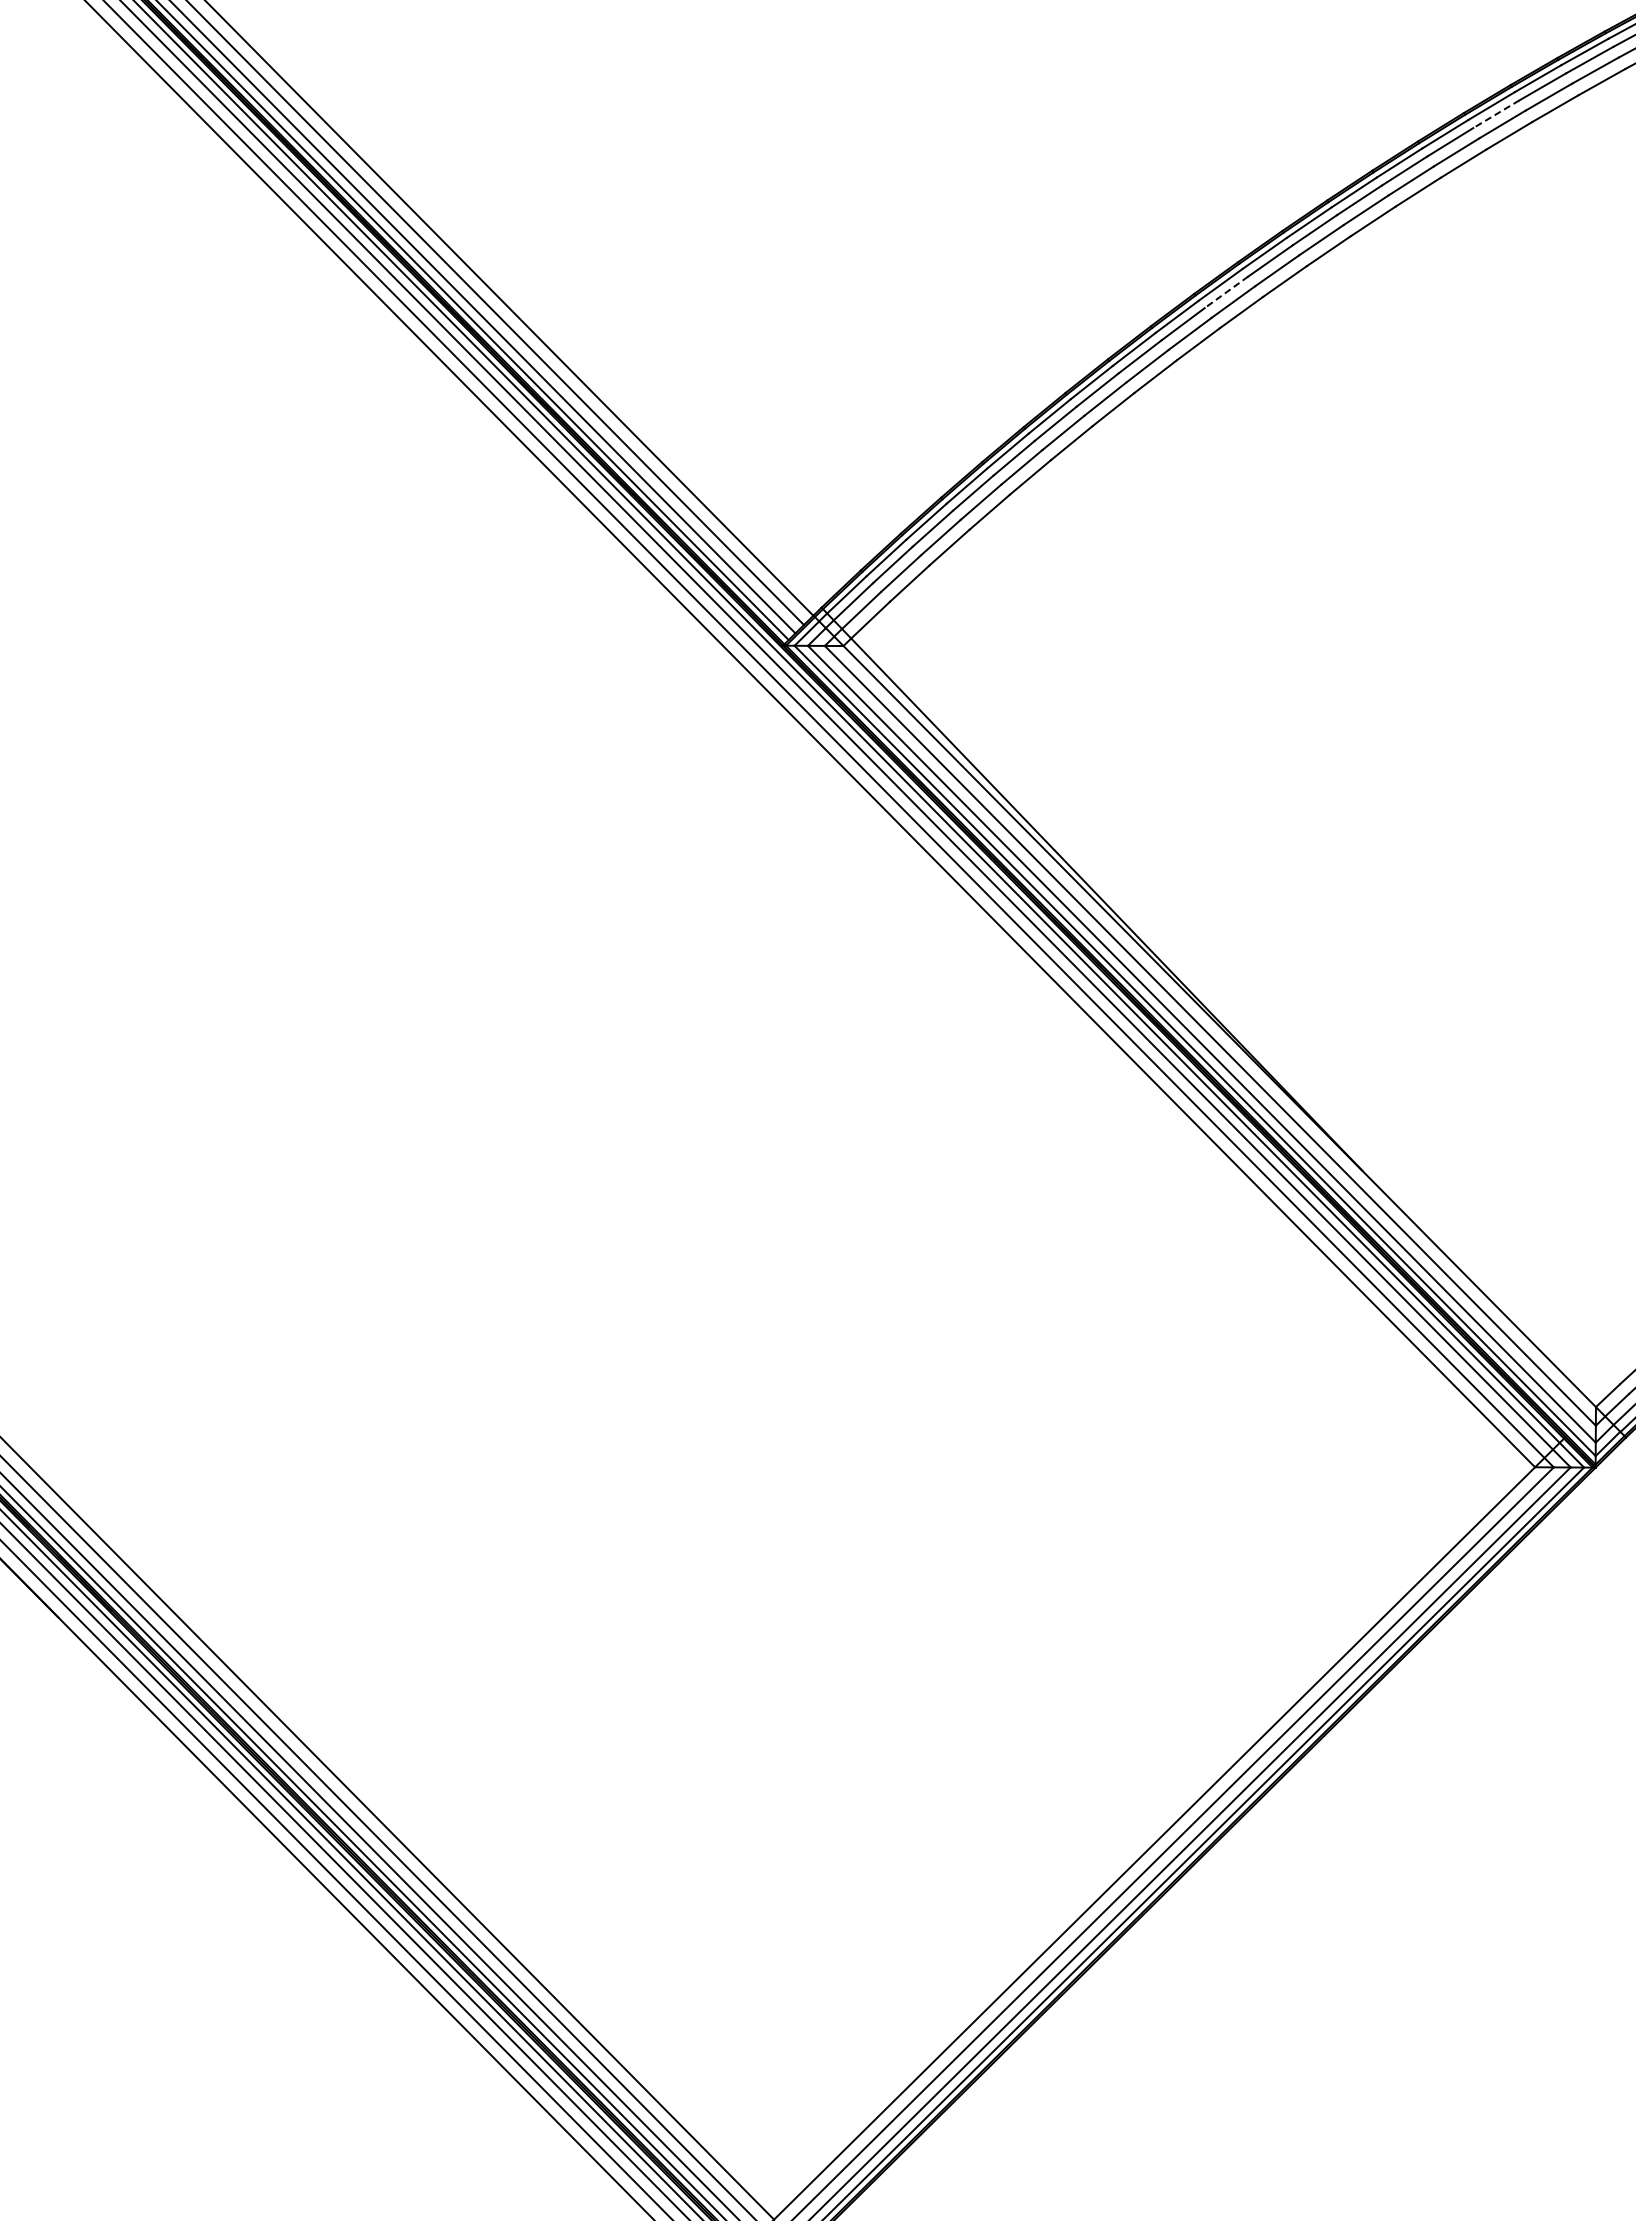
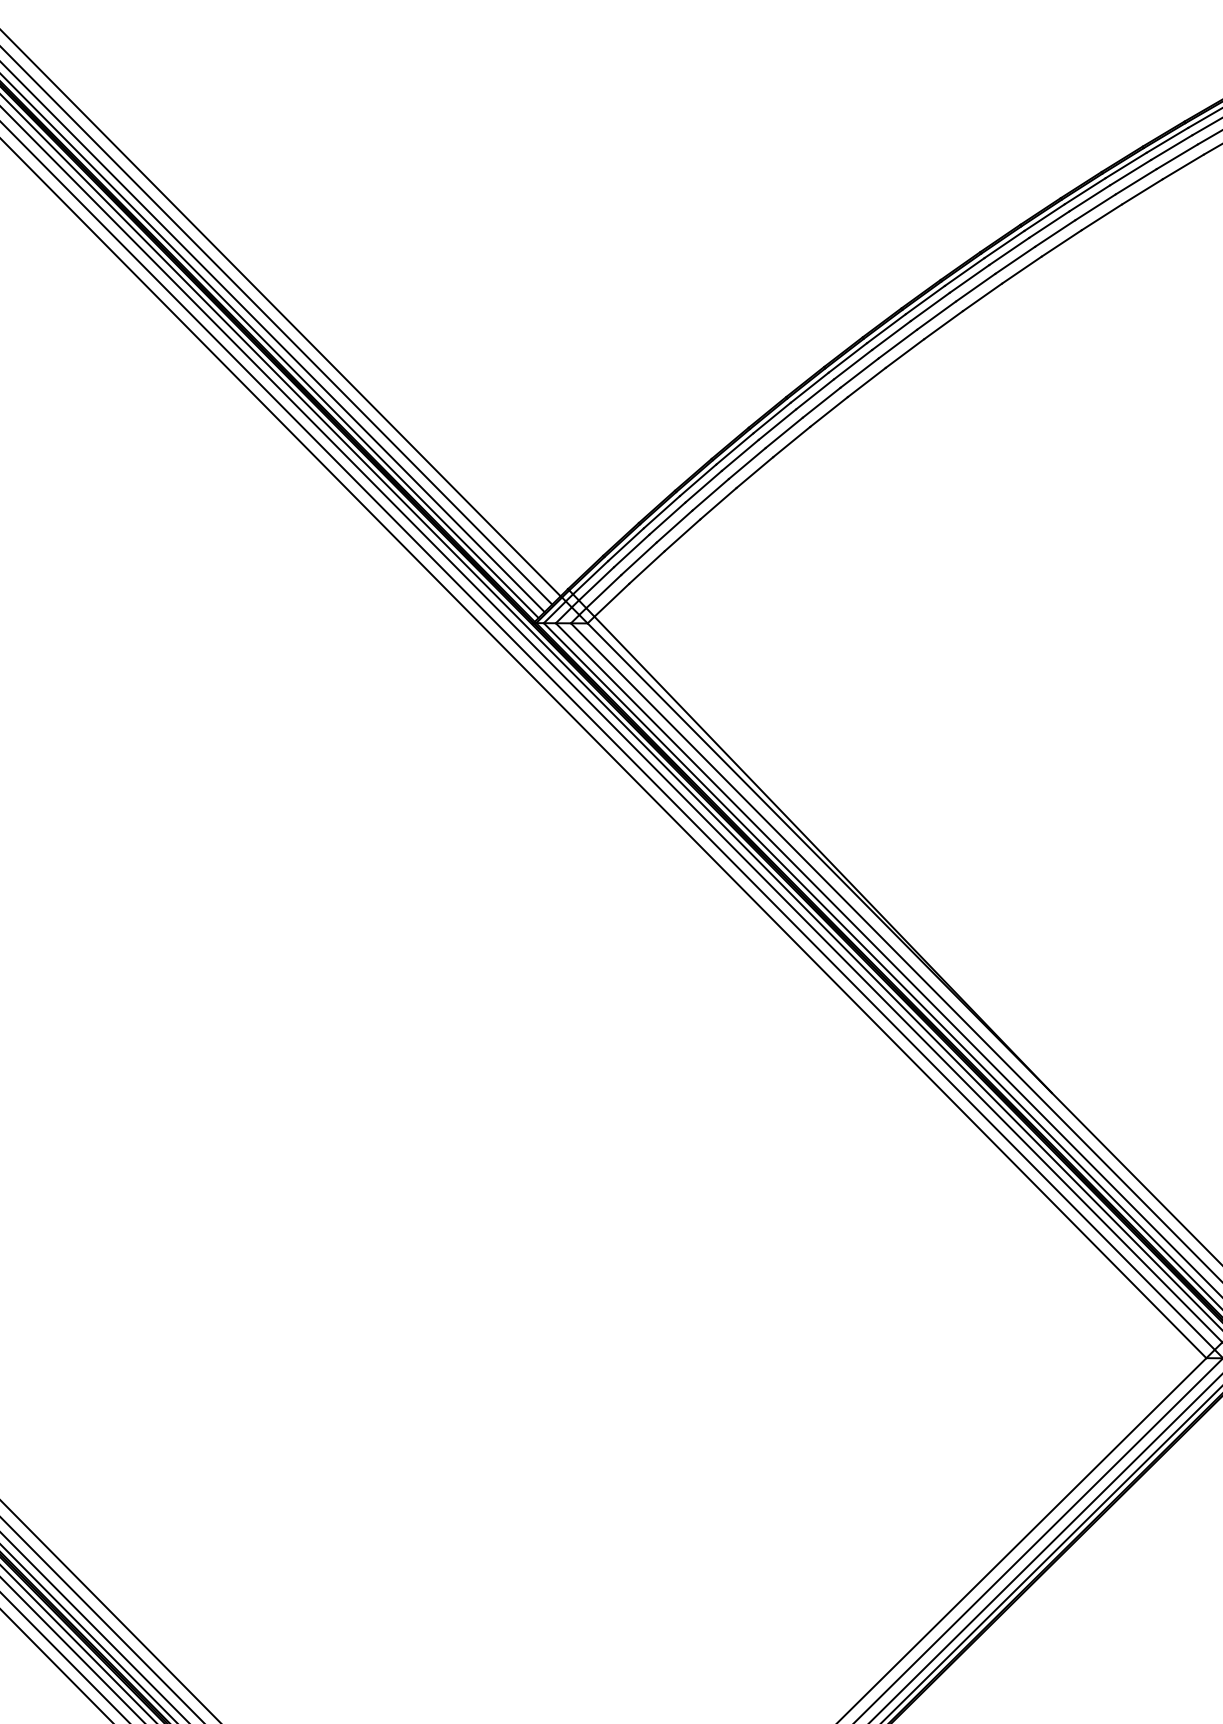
line: (1496, 114) -> (1171, 147), dashed -> solid
line: (1226, 292) -> (930, 307), dashed -> solid

